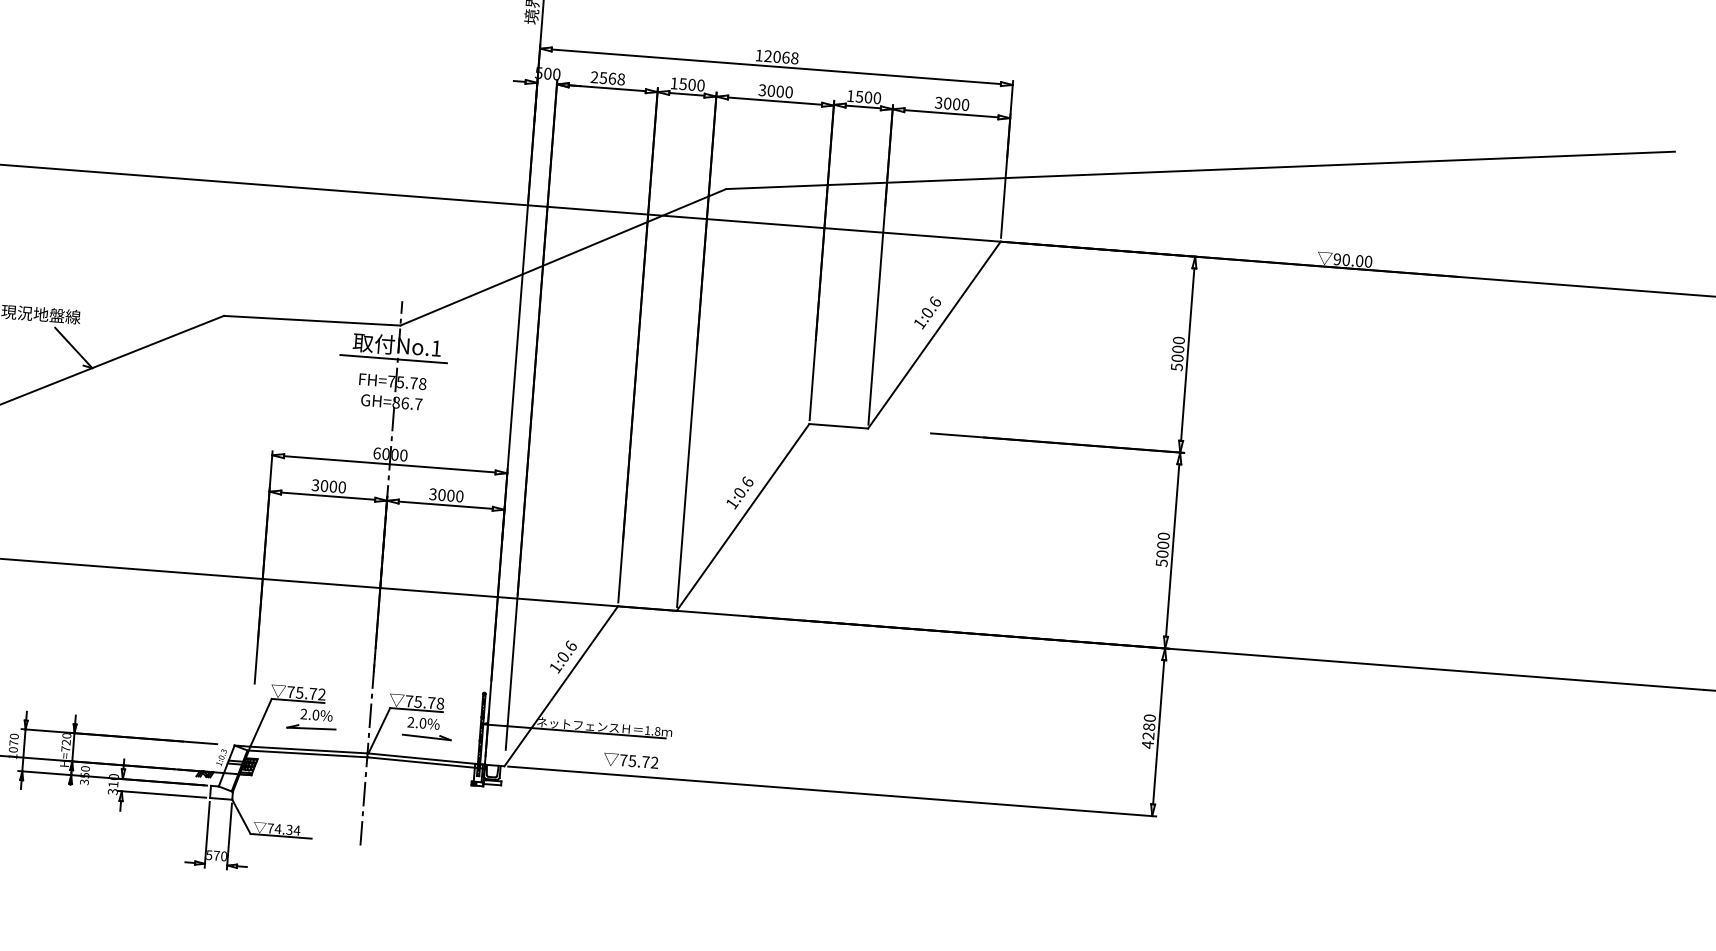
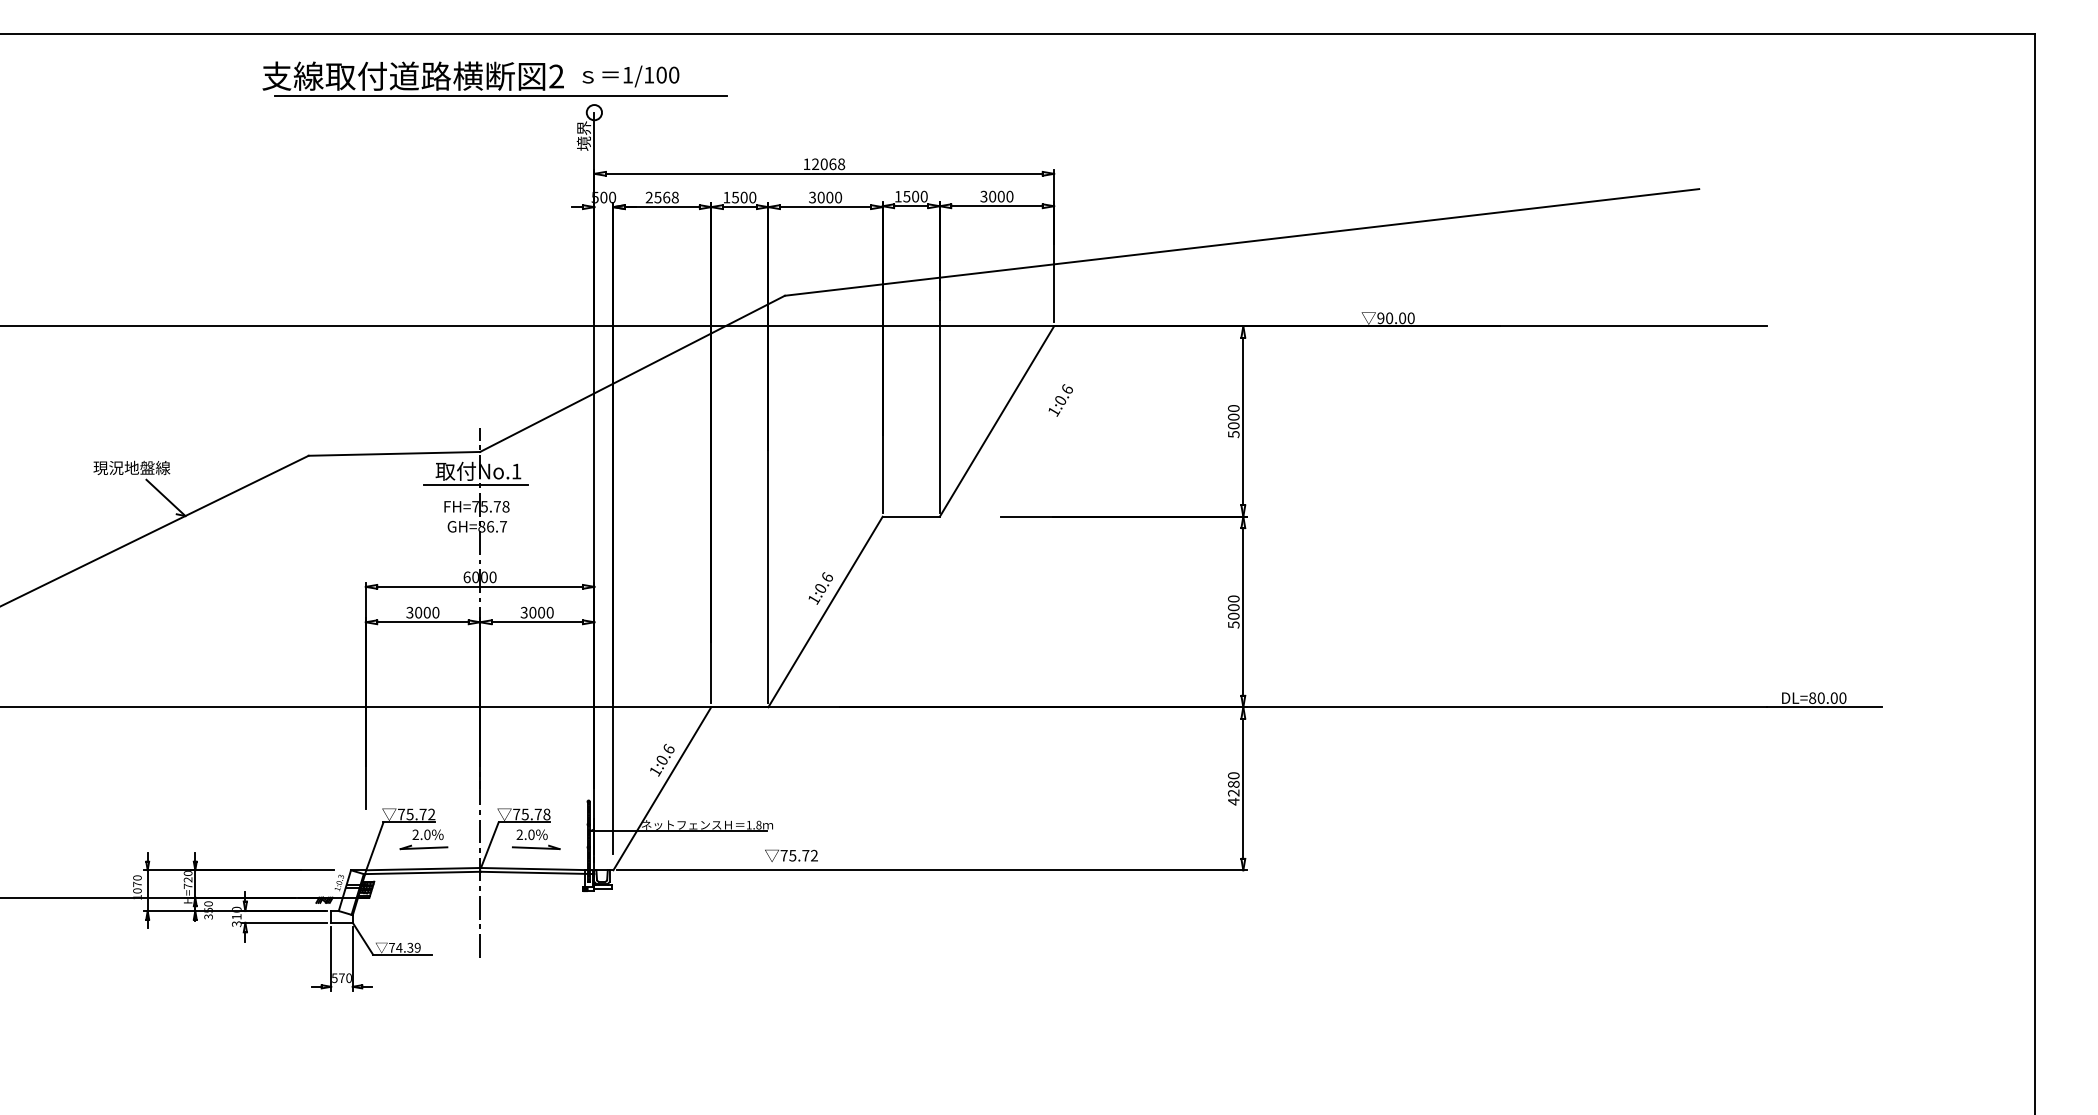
text: (927, 312) -> (1060, 400), moved
text: (631, 760) -> (791, 855), moved
text: (296, 830) -> (417, 947), 74.34 -> 74.39

